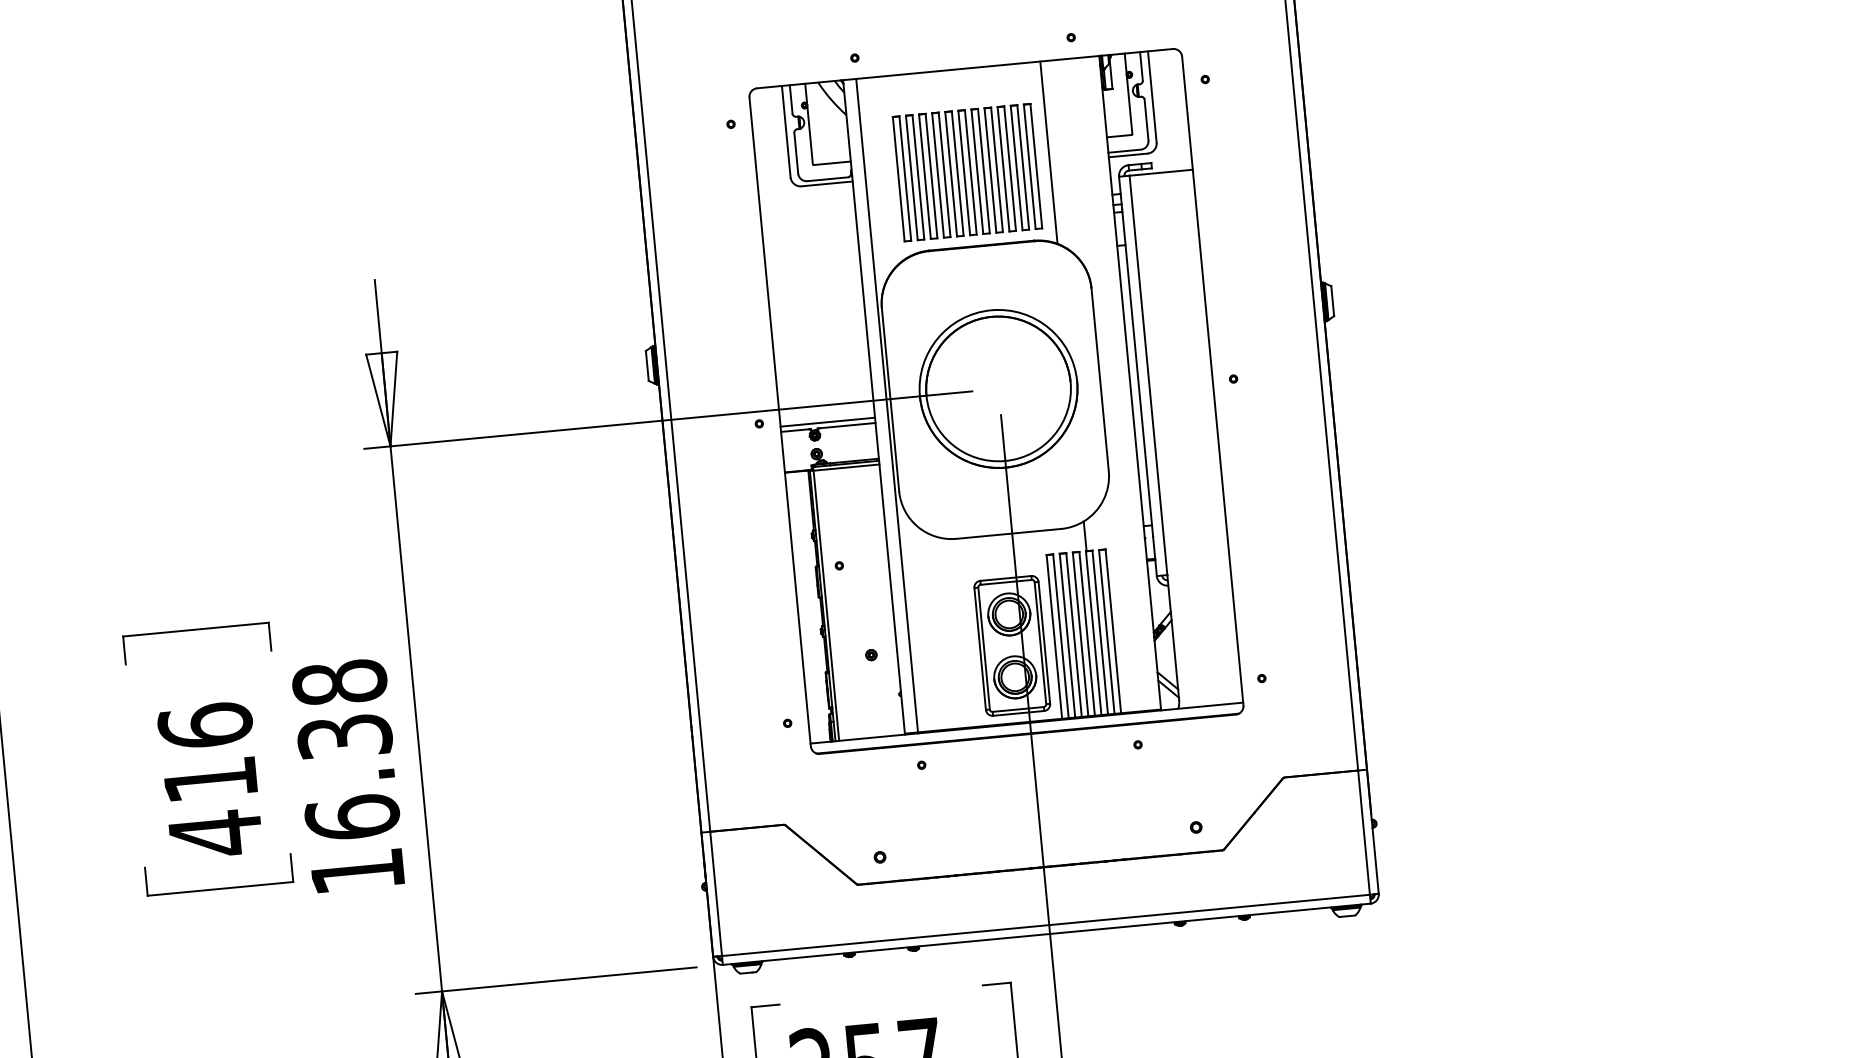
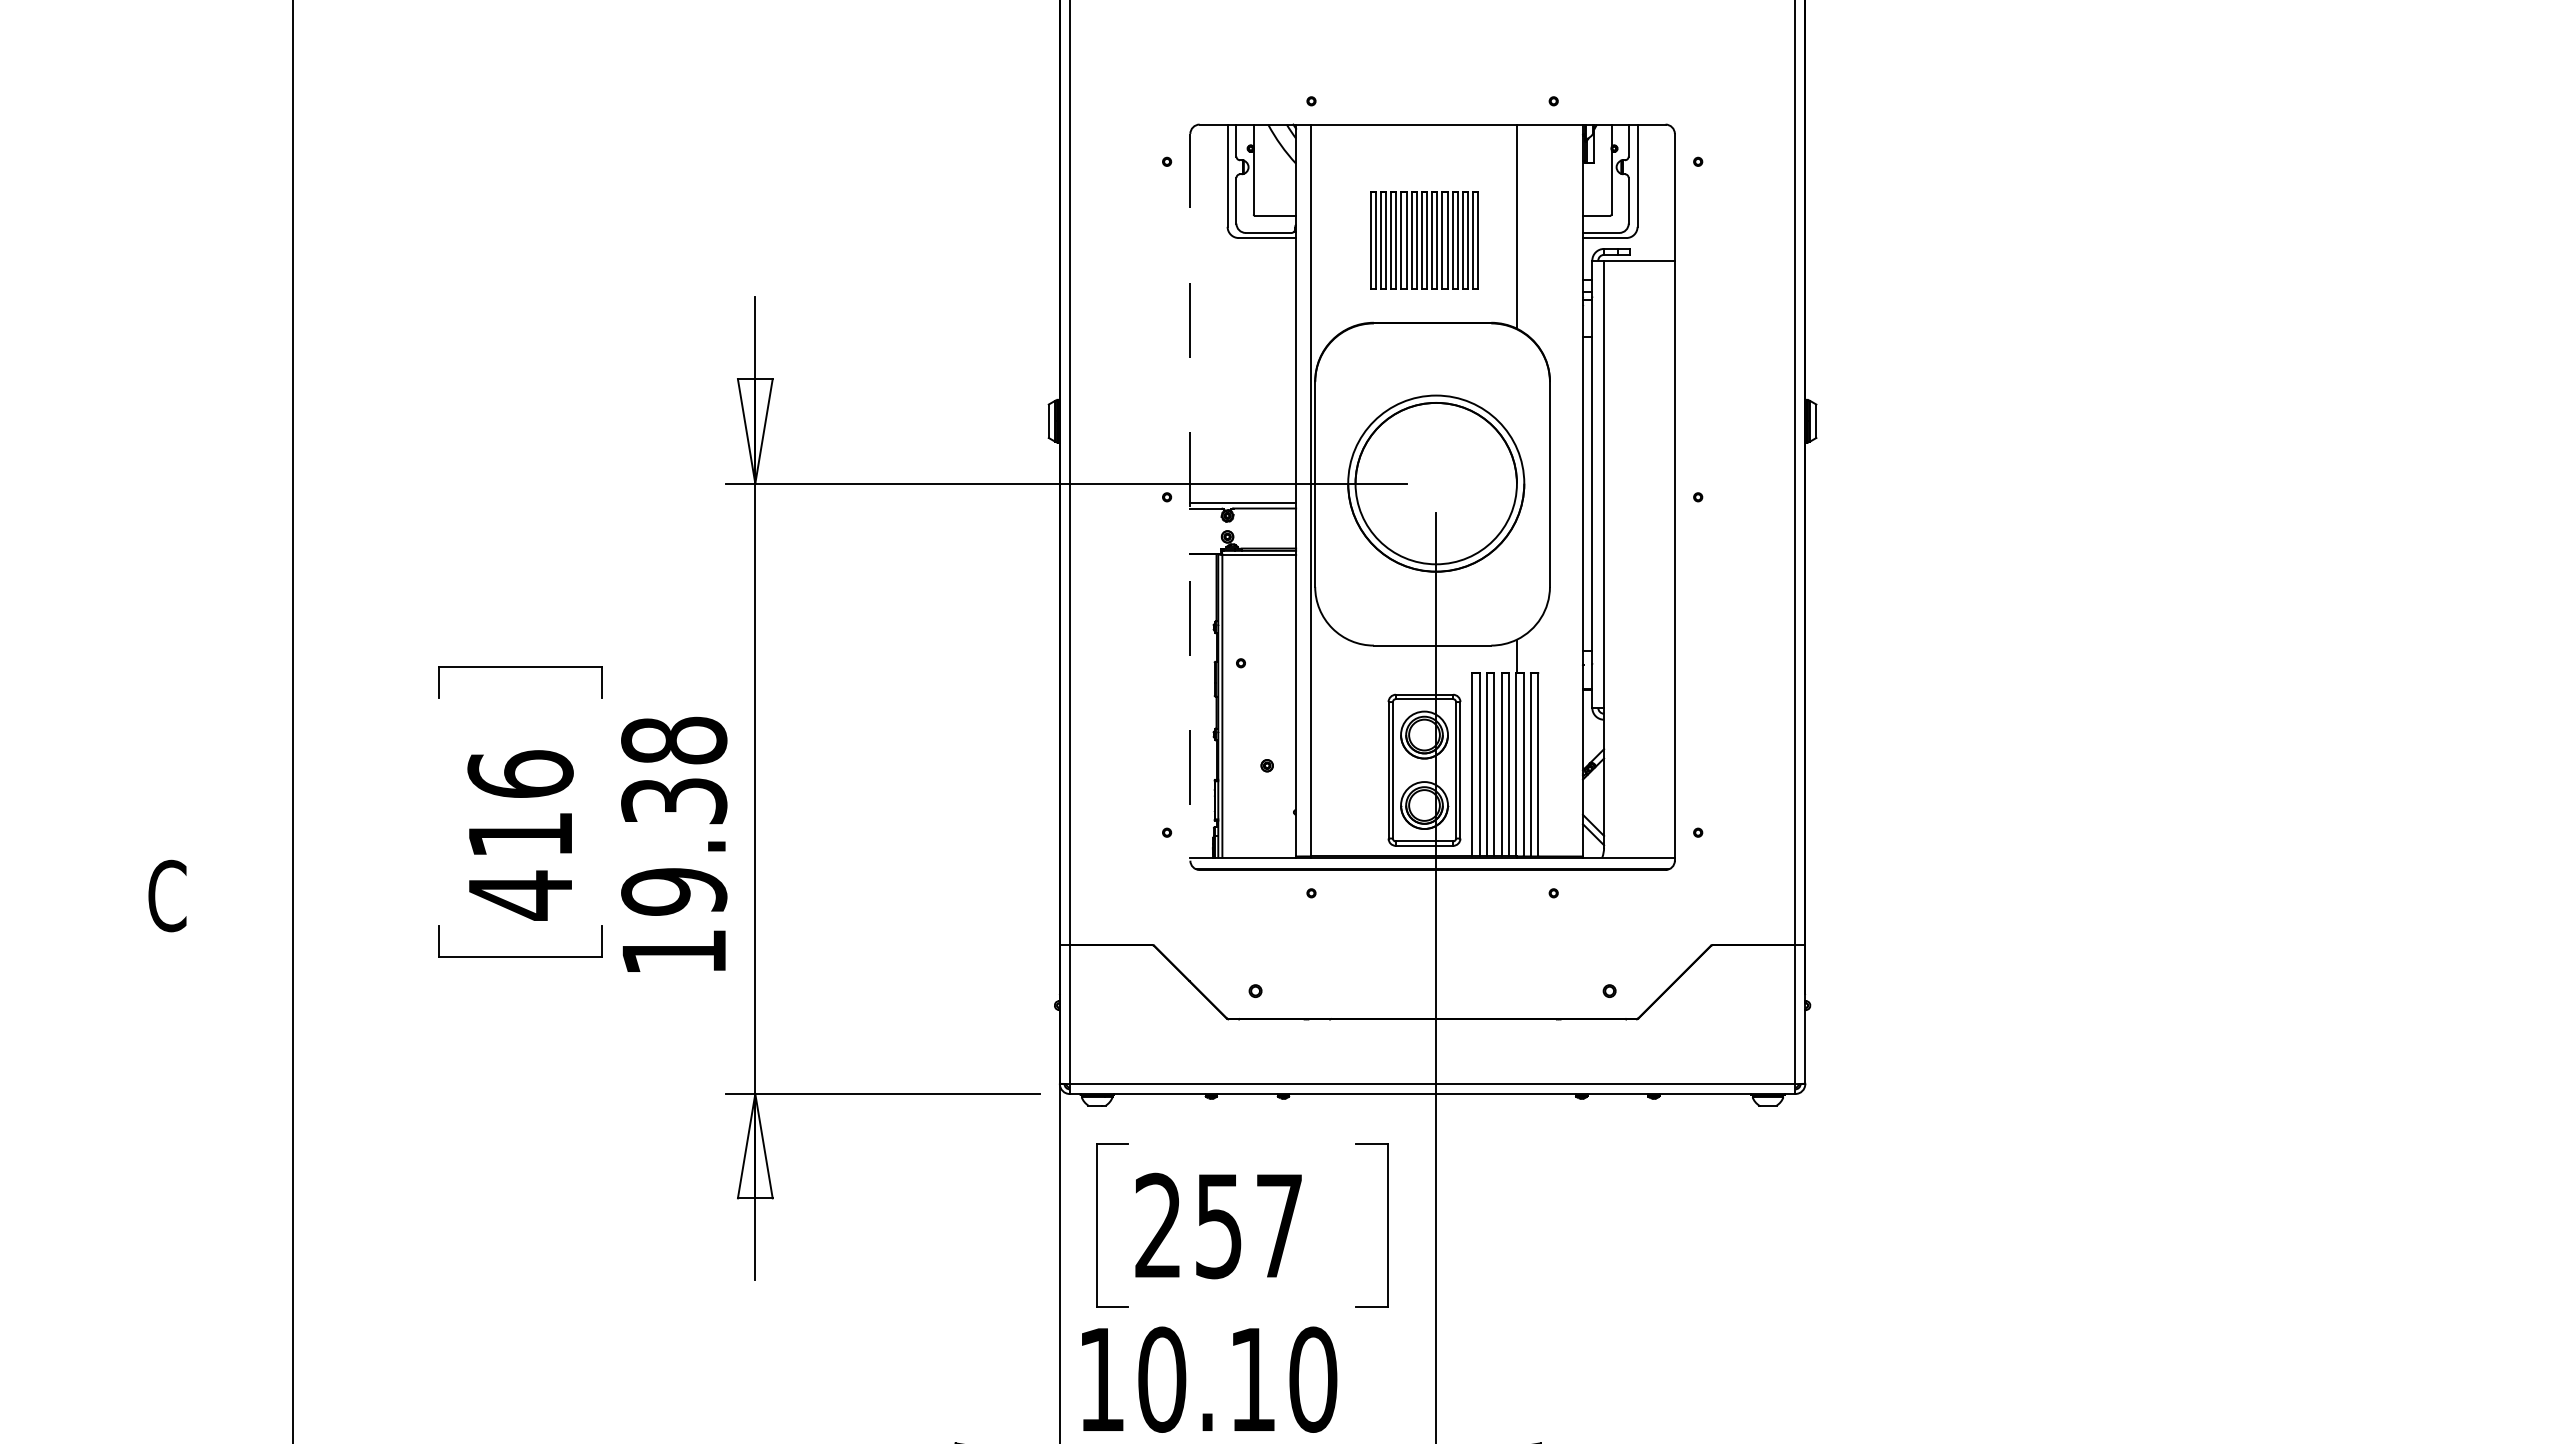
part: (967, 172) -> (1424, 240), size x0.7
line: (780, 422) -> (1190, 497), solid -> dashed
text: (352, 817) -> (674, 891), 16.38 -> 19.38

